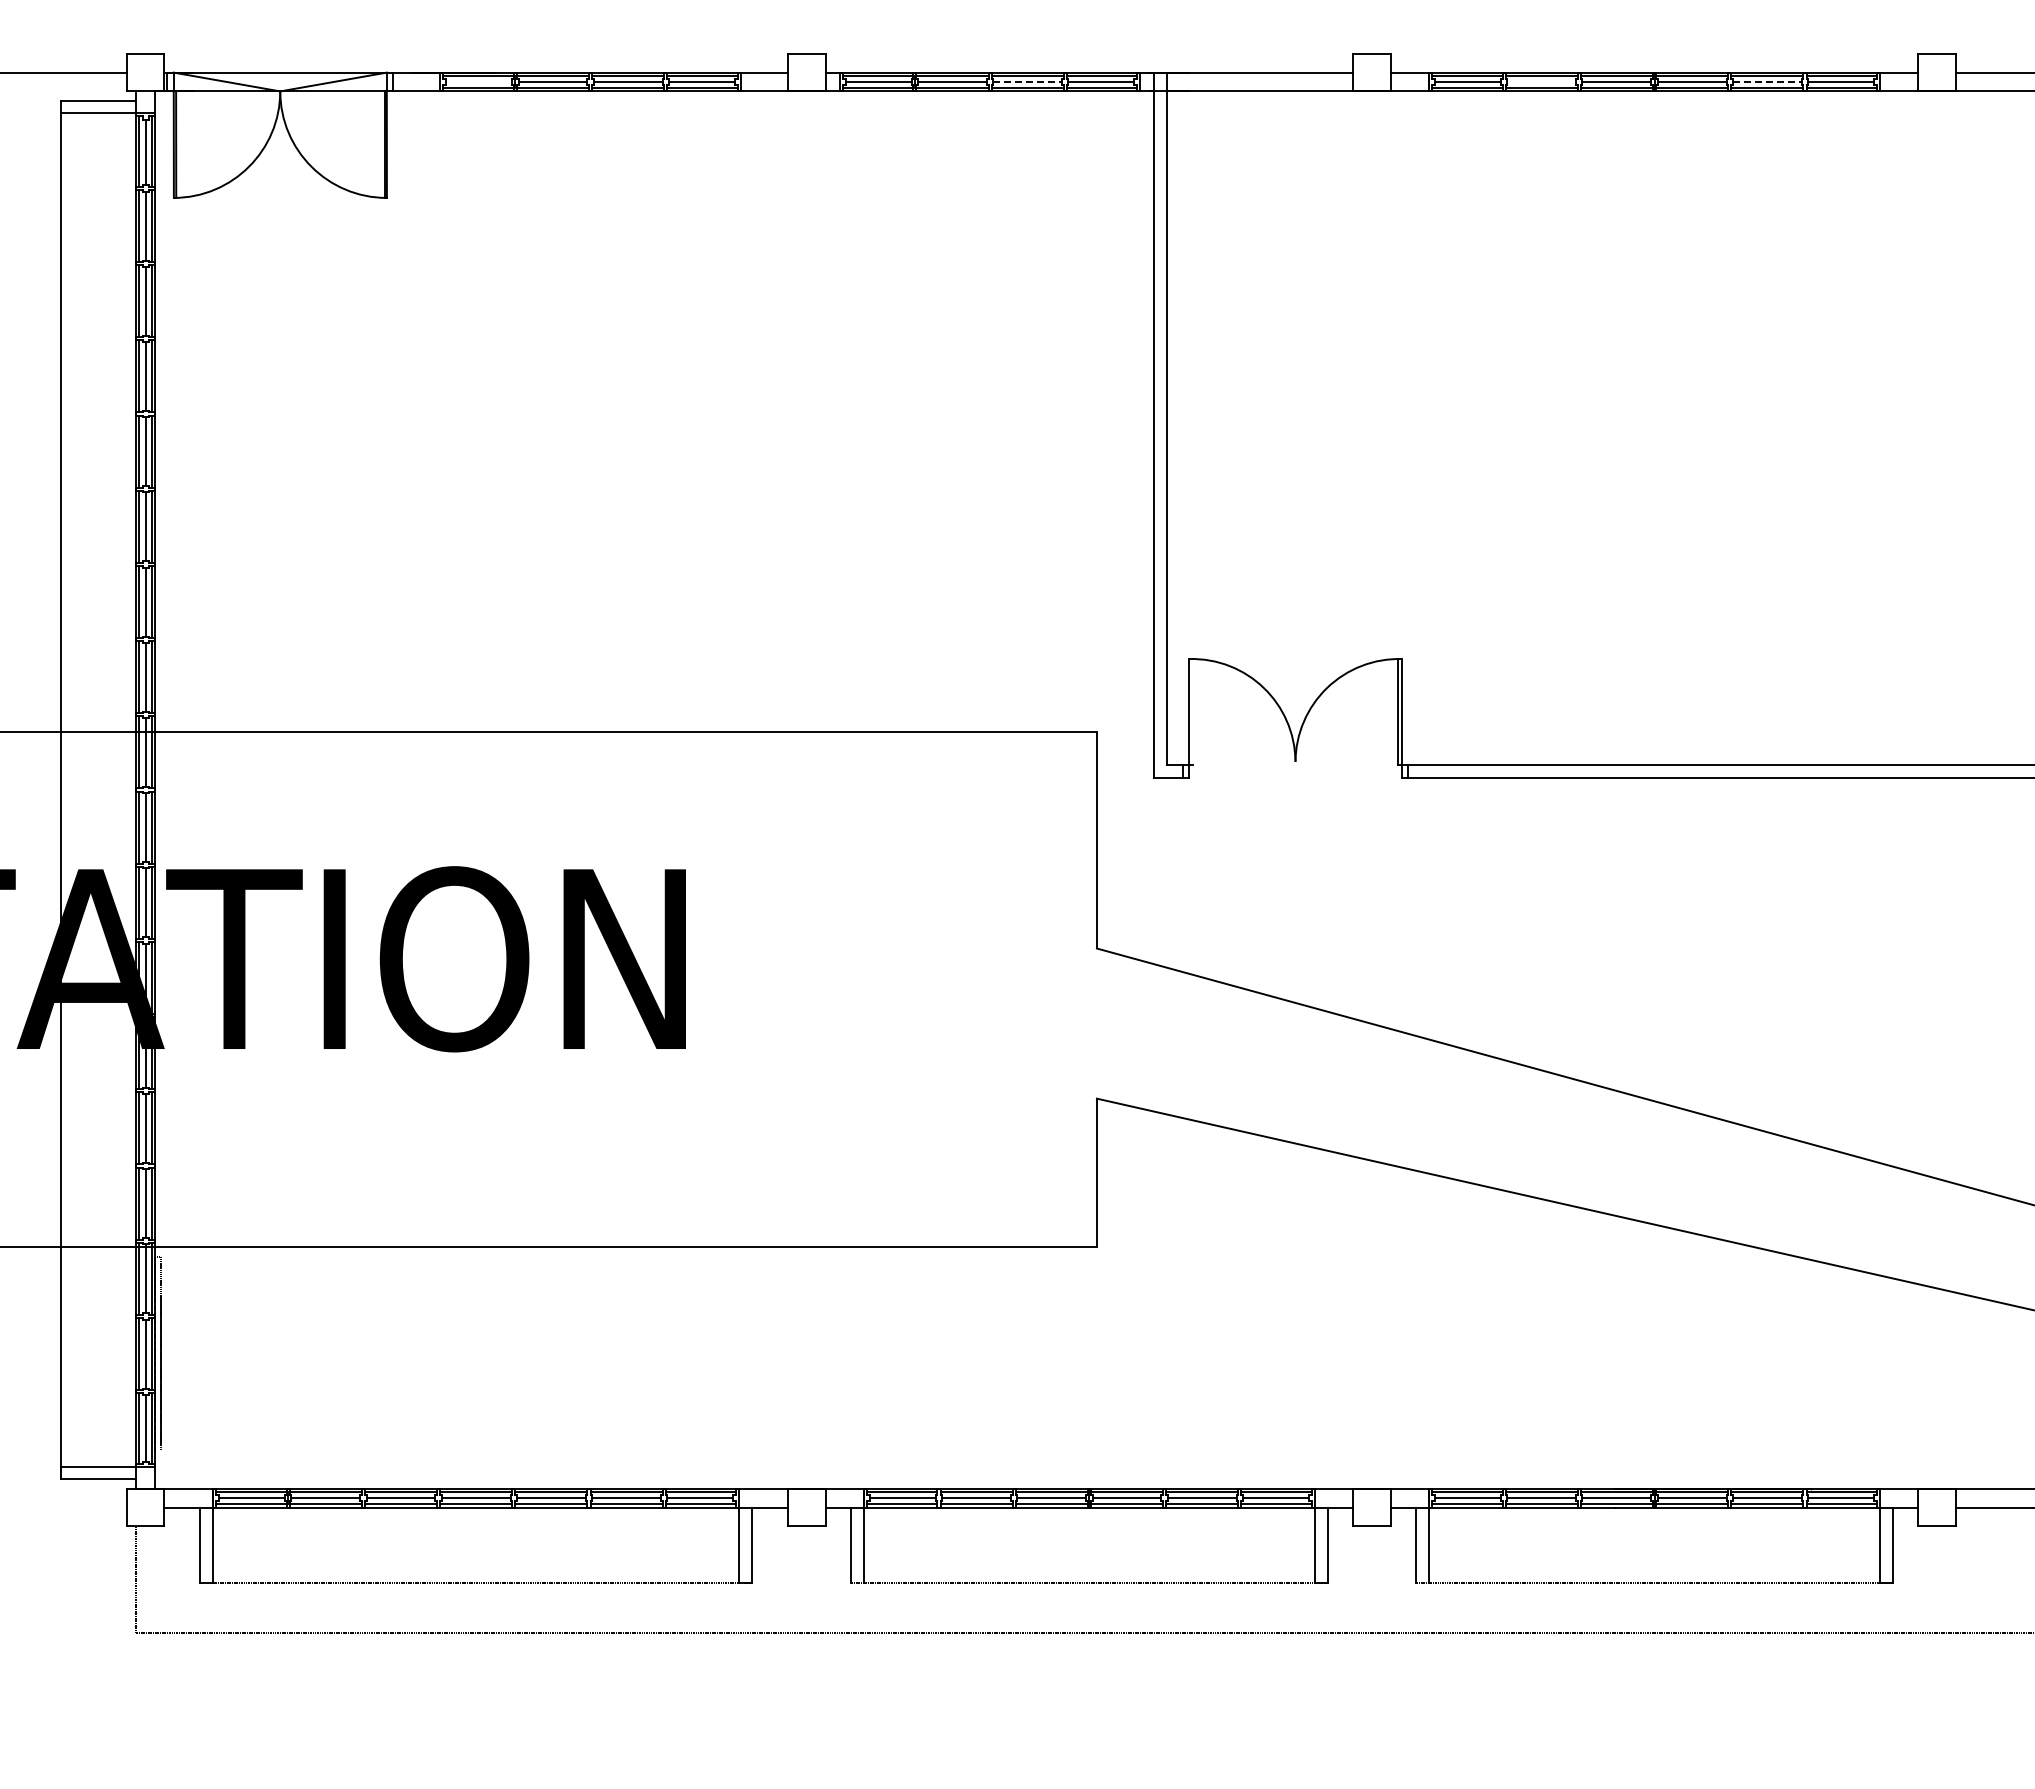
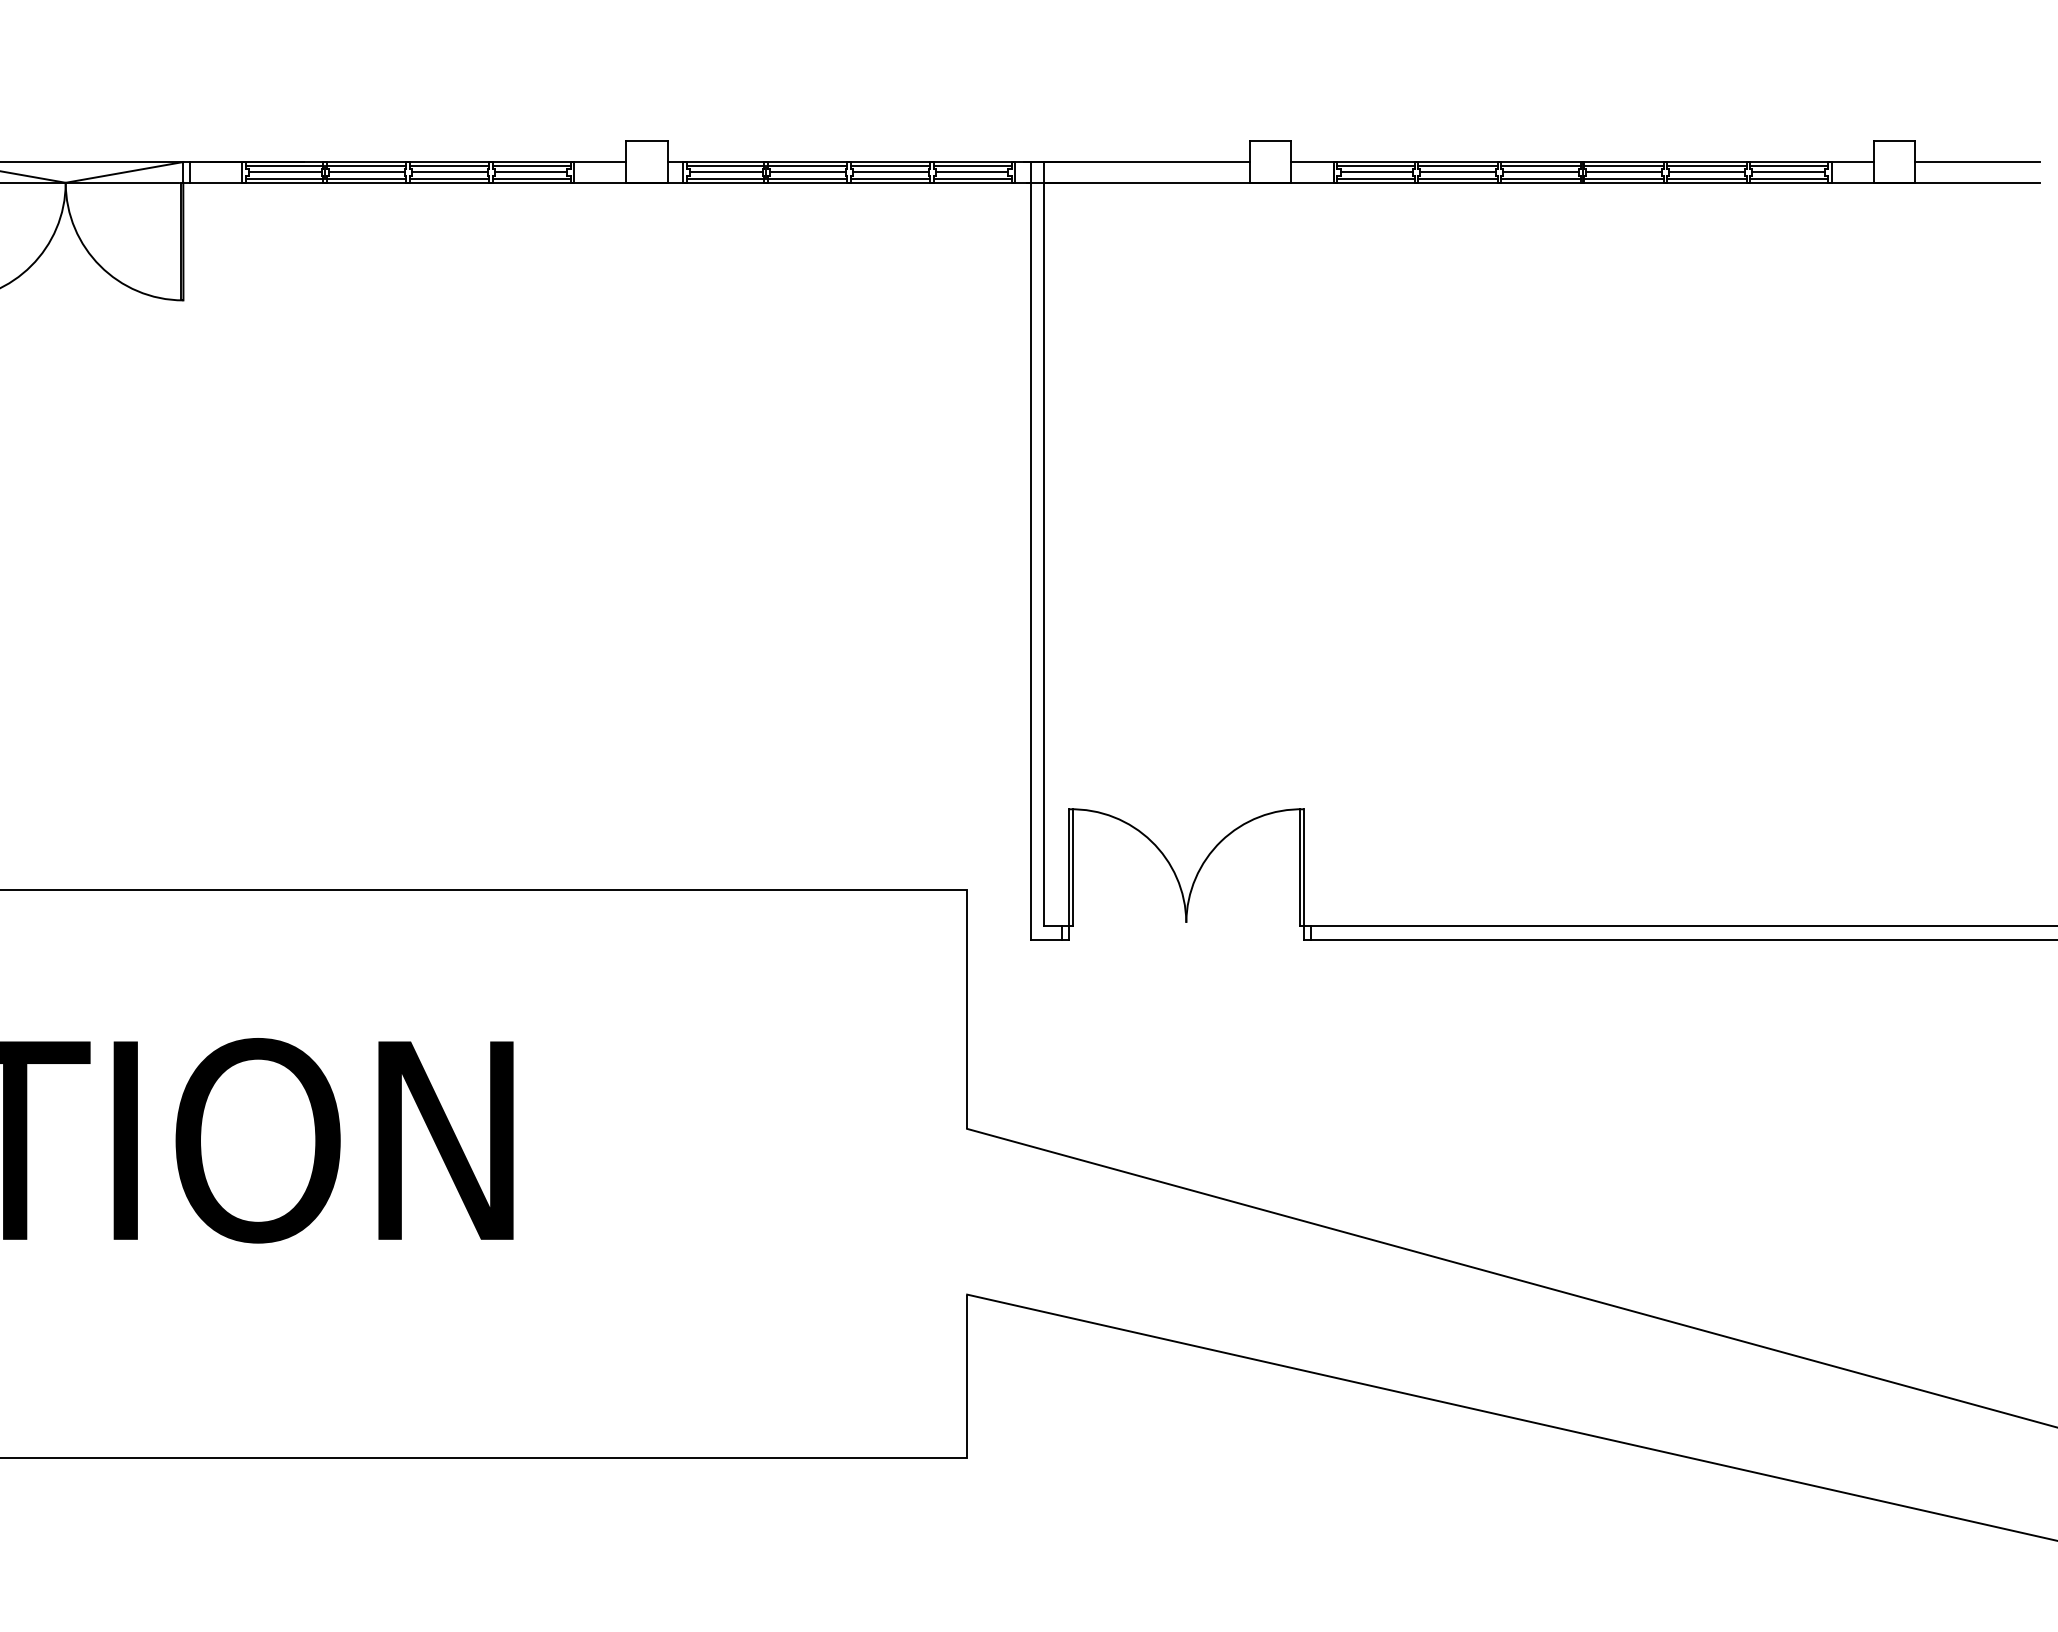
line: (479, 82) -> (285, 172), added
line: (1028, 82) -> (891, 172), dashed -> solid
line: (1541, 82) -> (1457, 172), added
line: (1767, 82) -> (1707, 172), dashed -> solid
line: (1192, 712) -> (1072, 868), added

